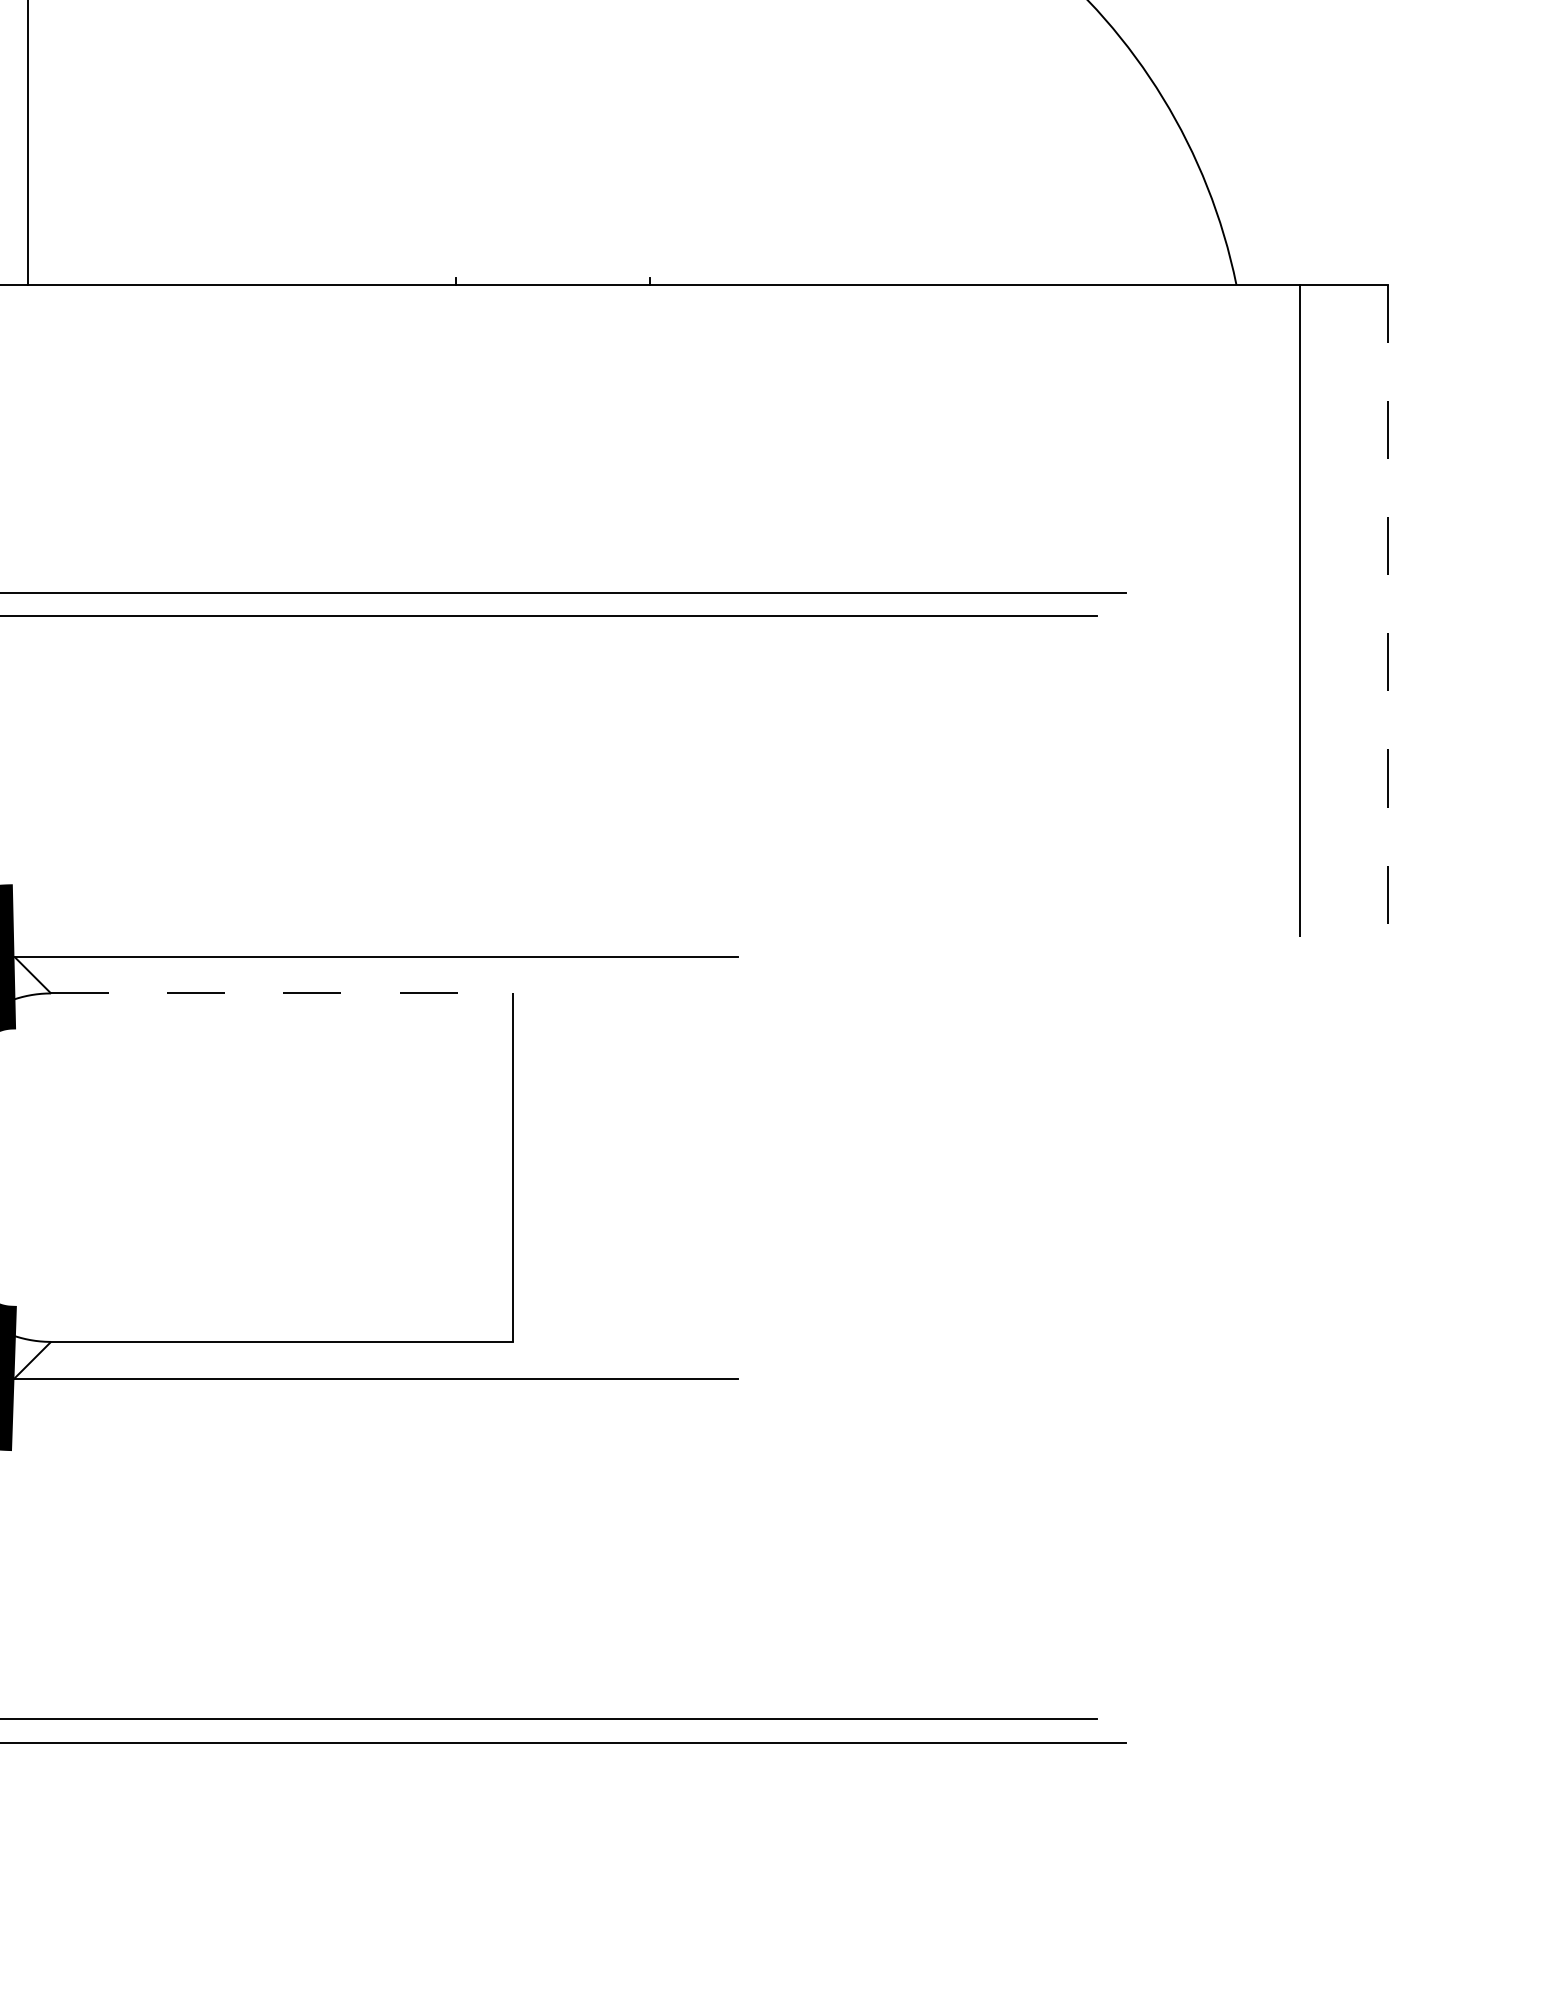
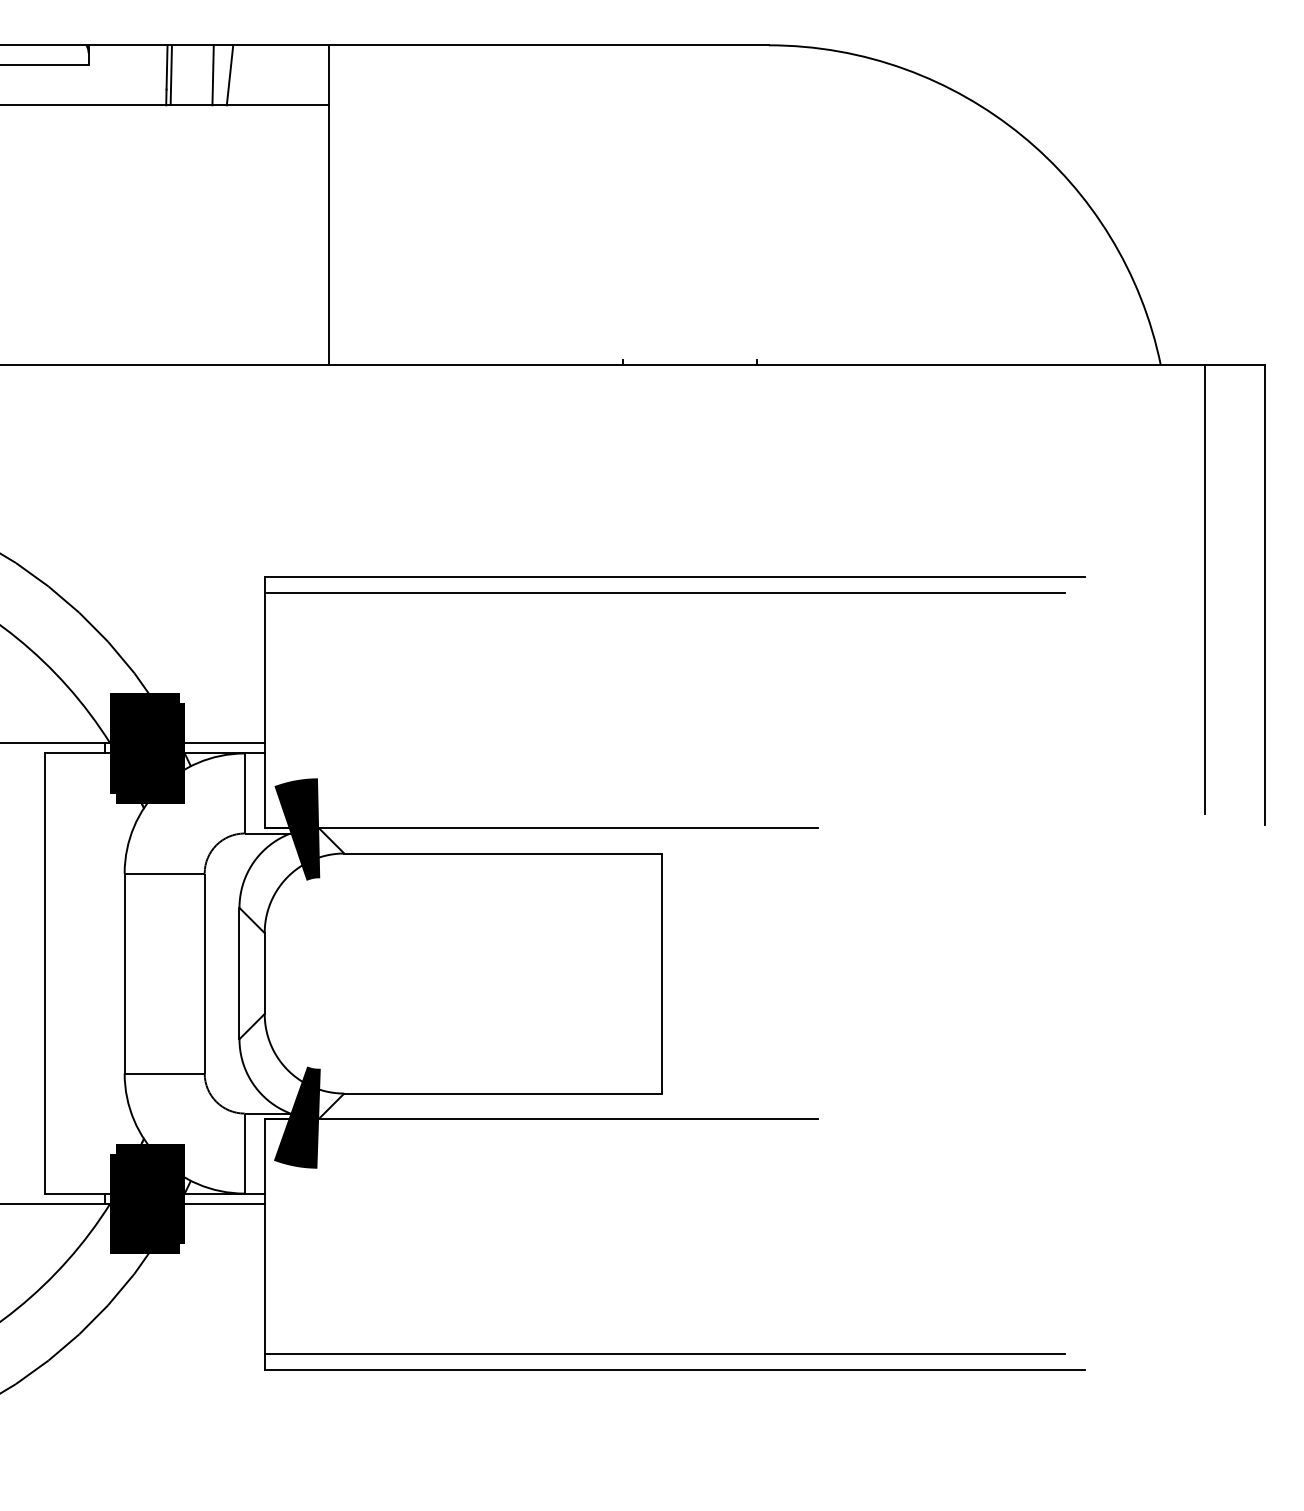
line: (1386, 618) -> (1264, 595), dashed -> solid
line: (282, 993) -> (503, 853), dashed -> solid

